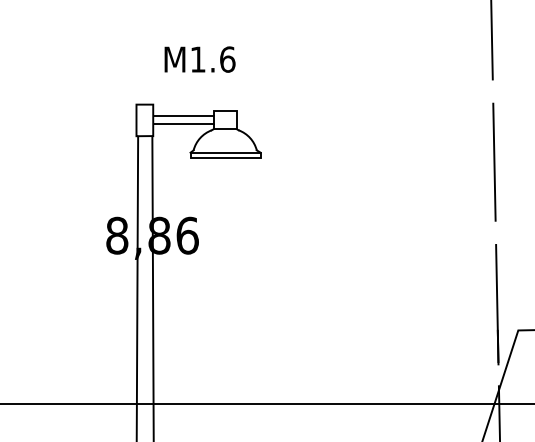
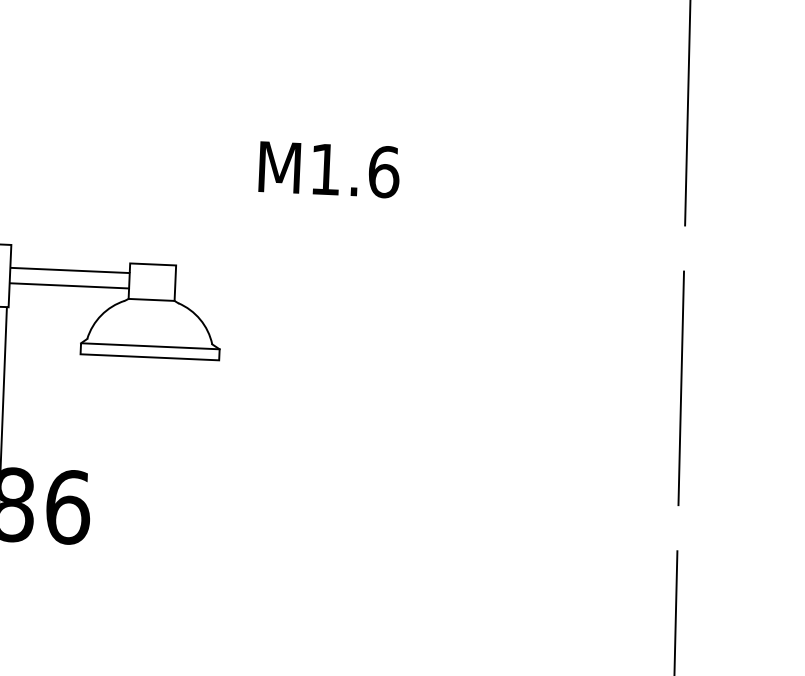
text: (199, 59) -> (328, 169), moved

